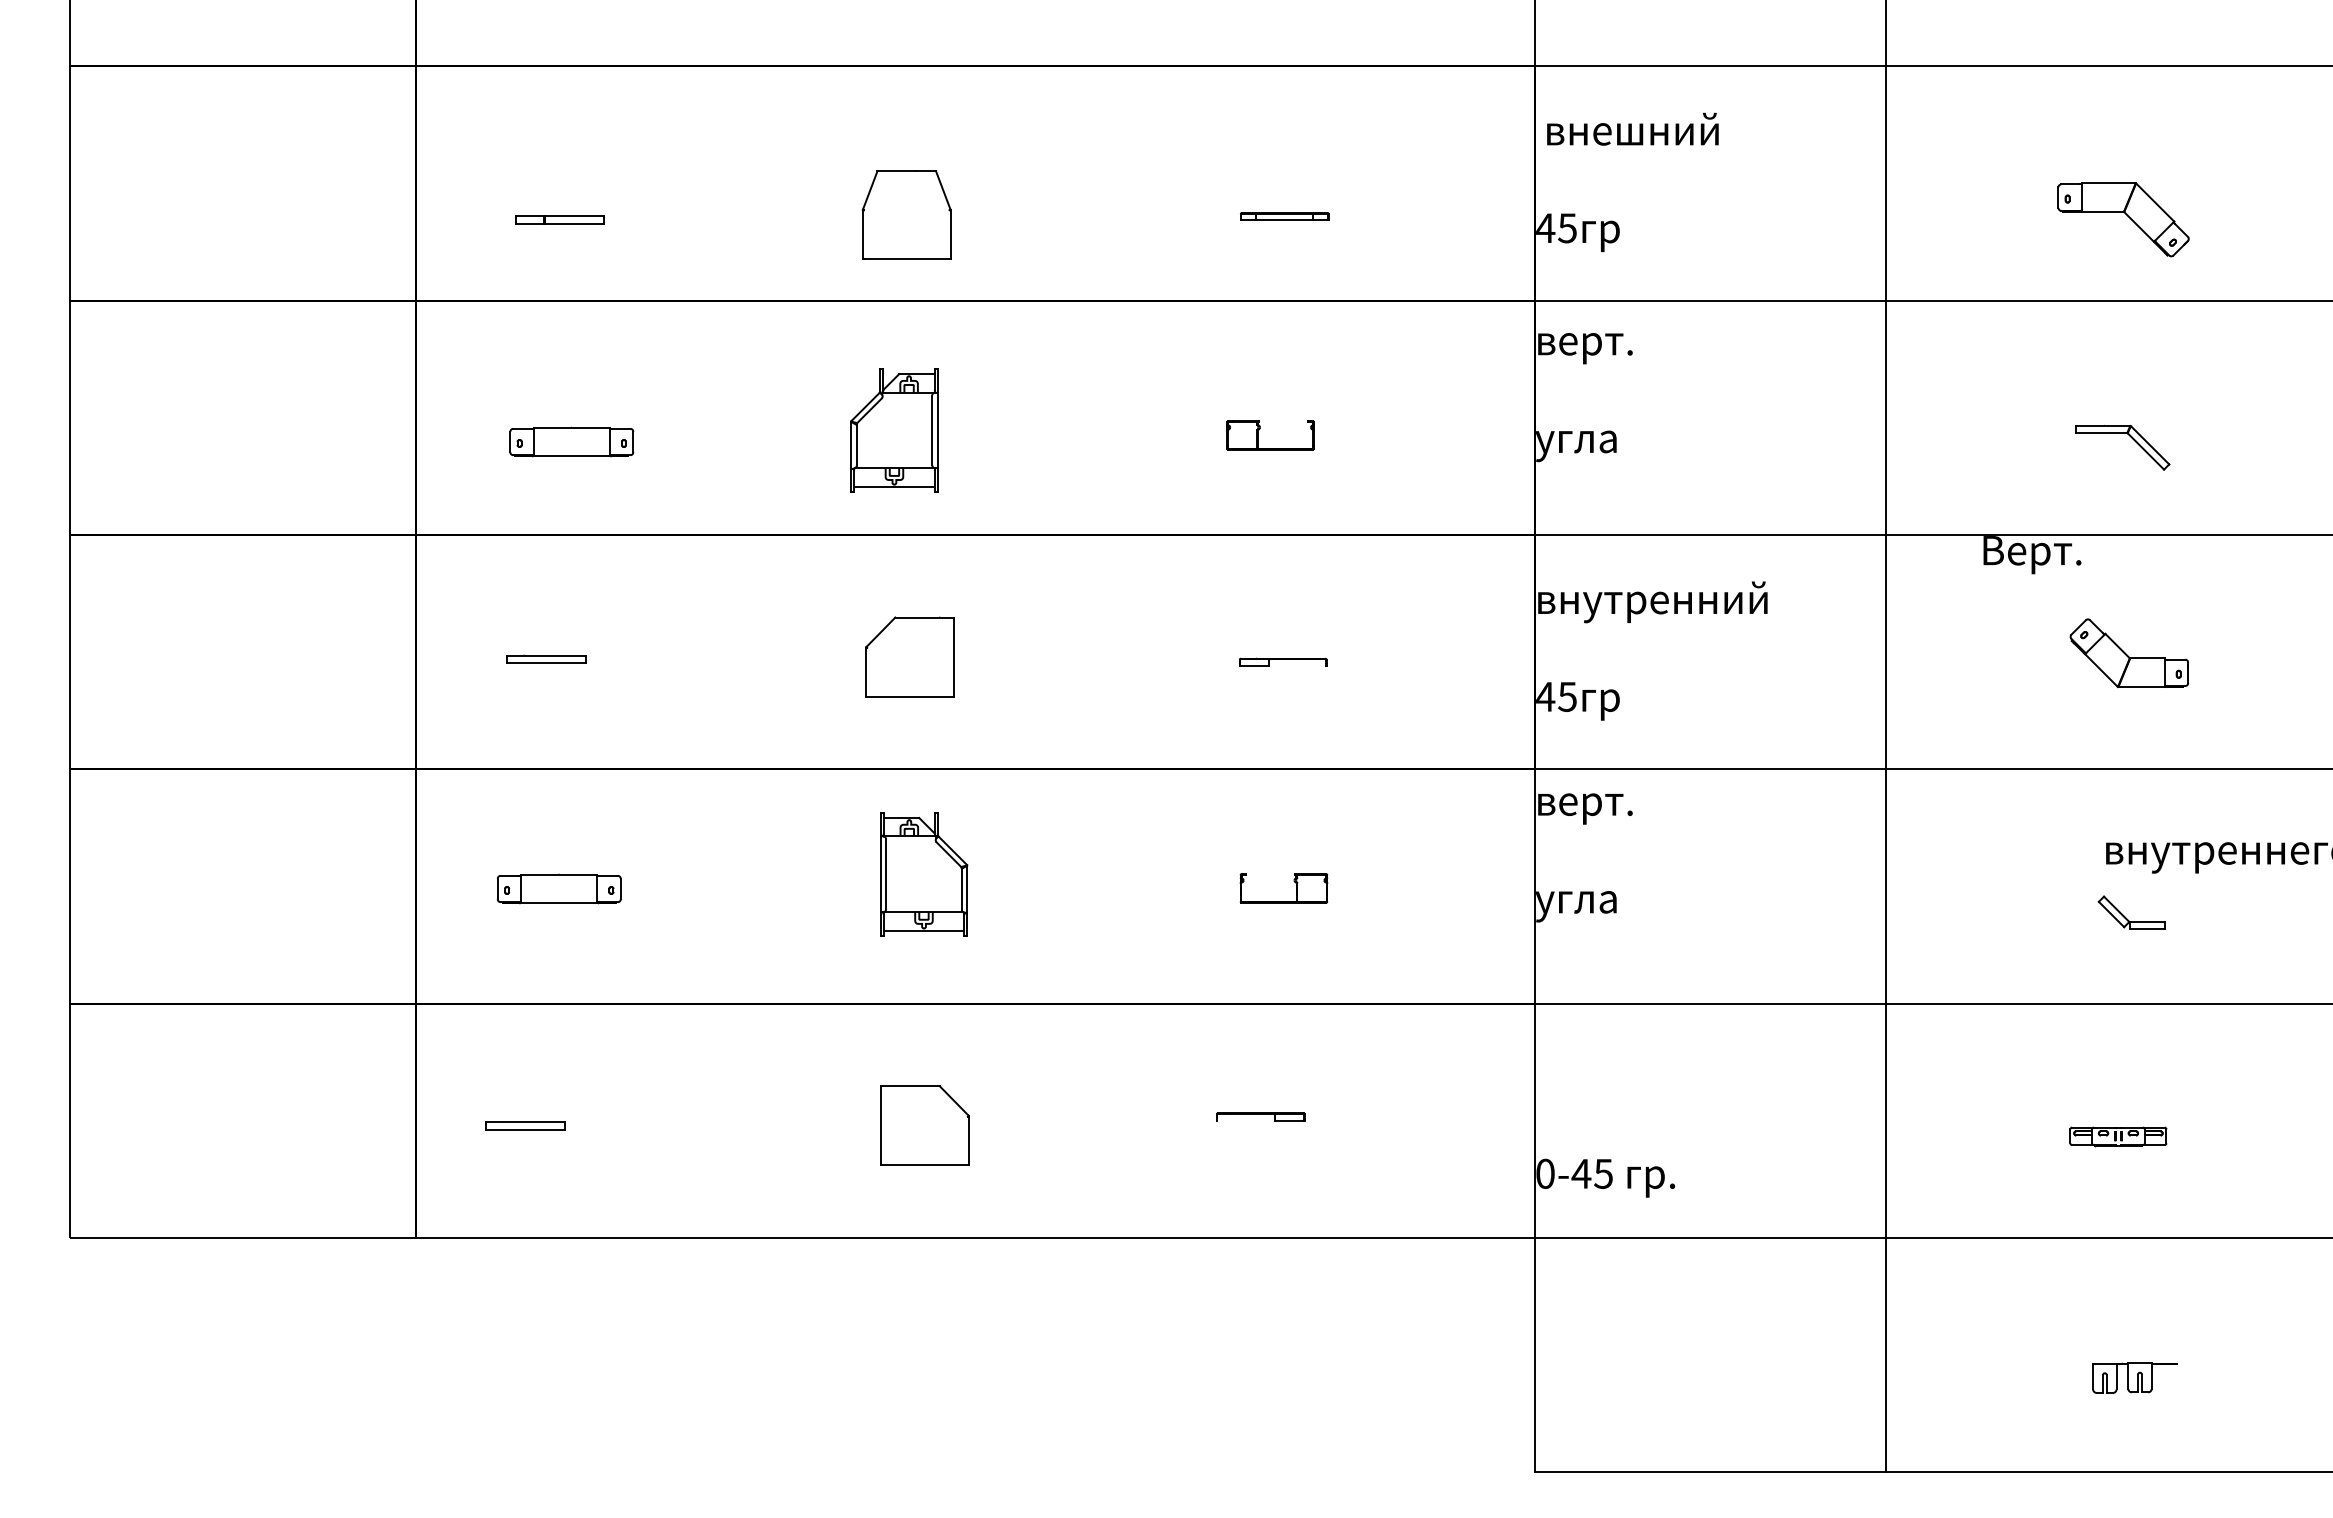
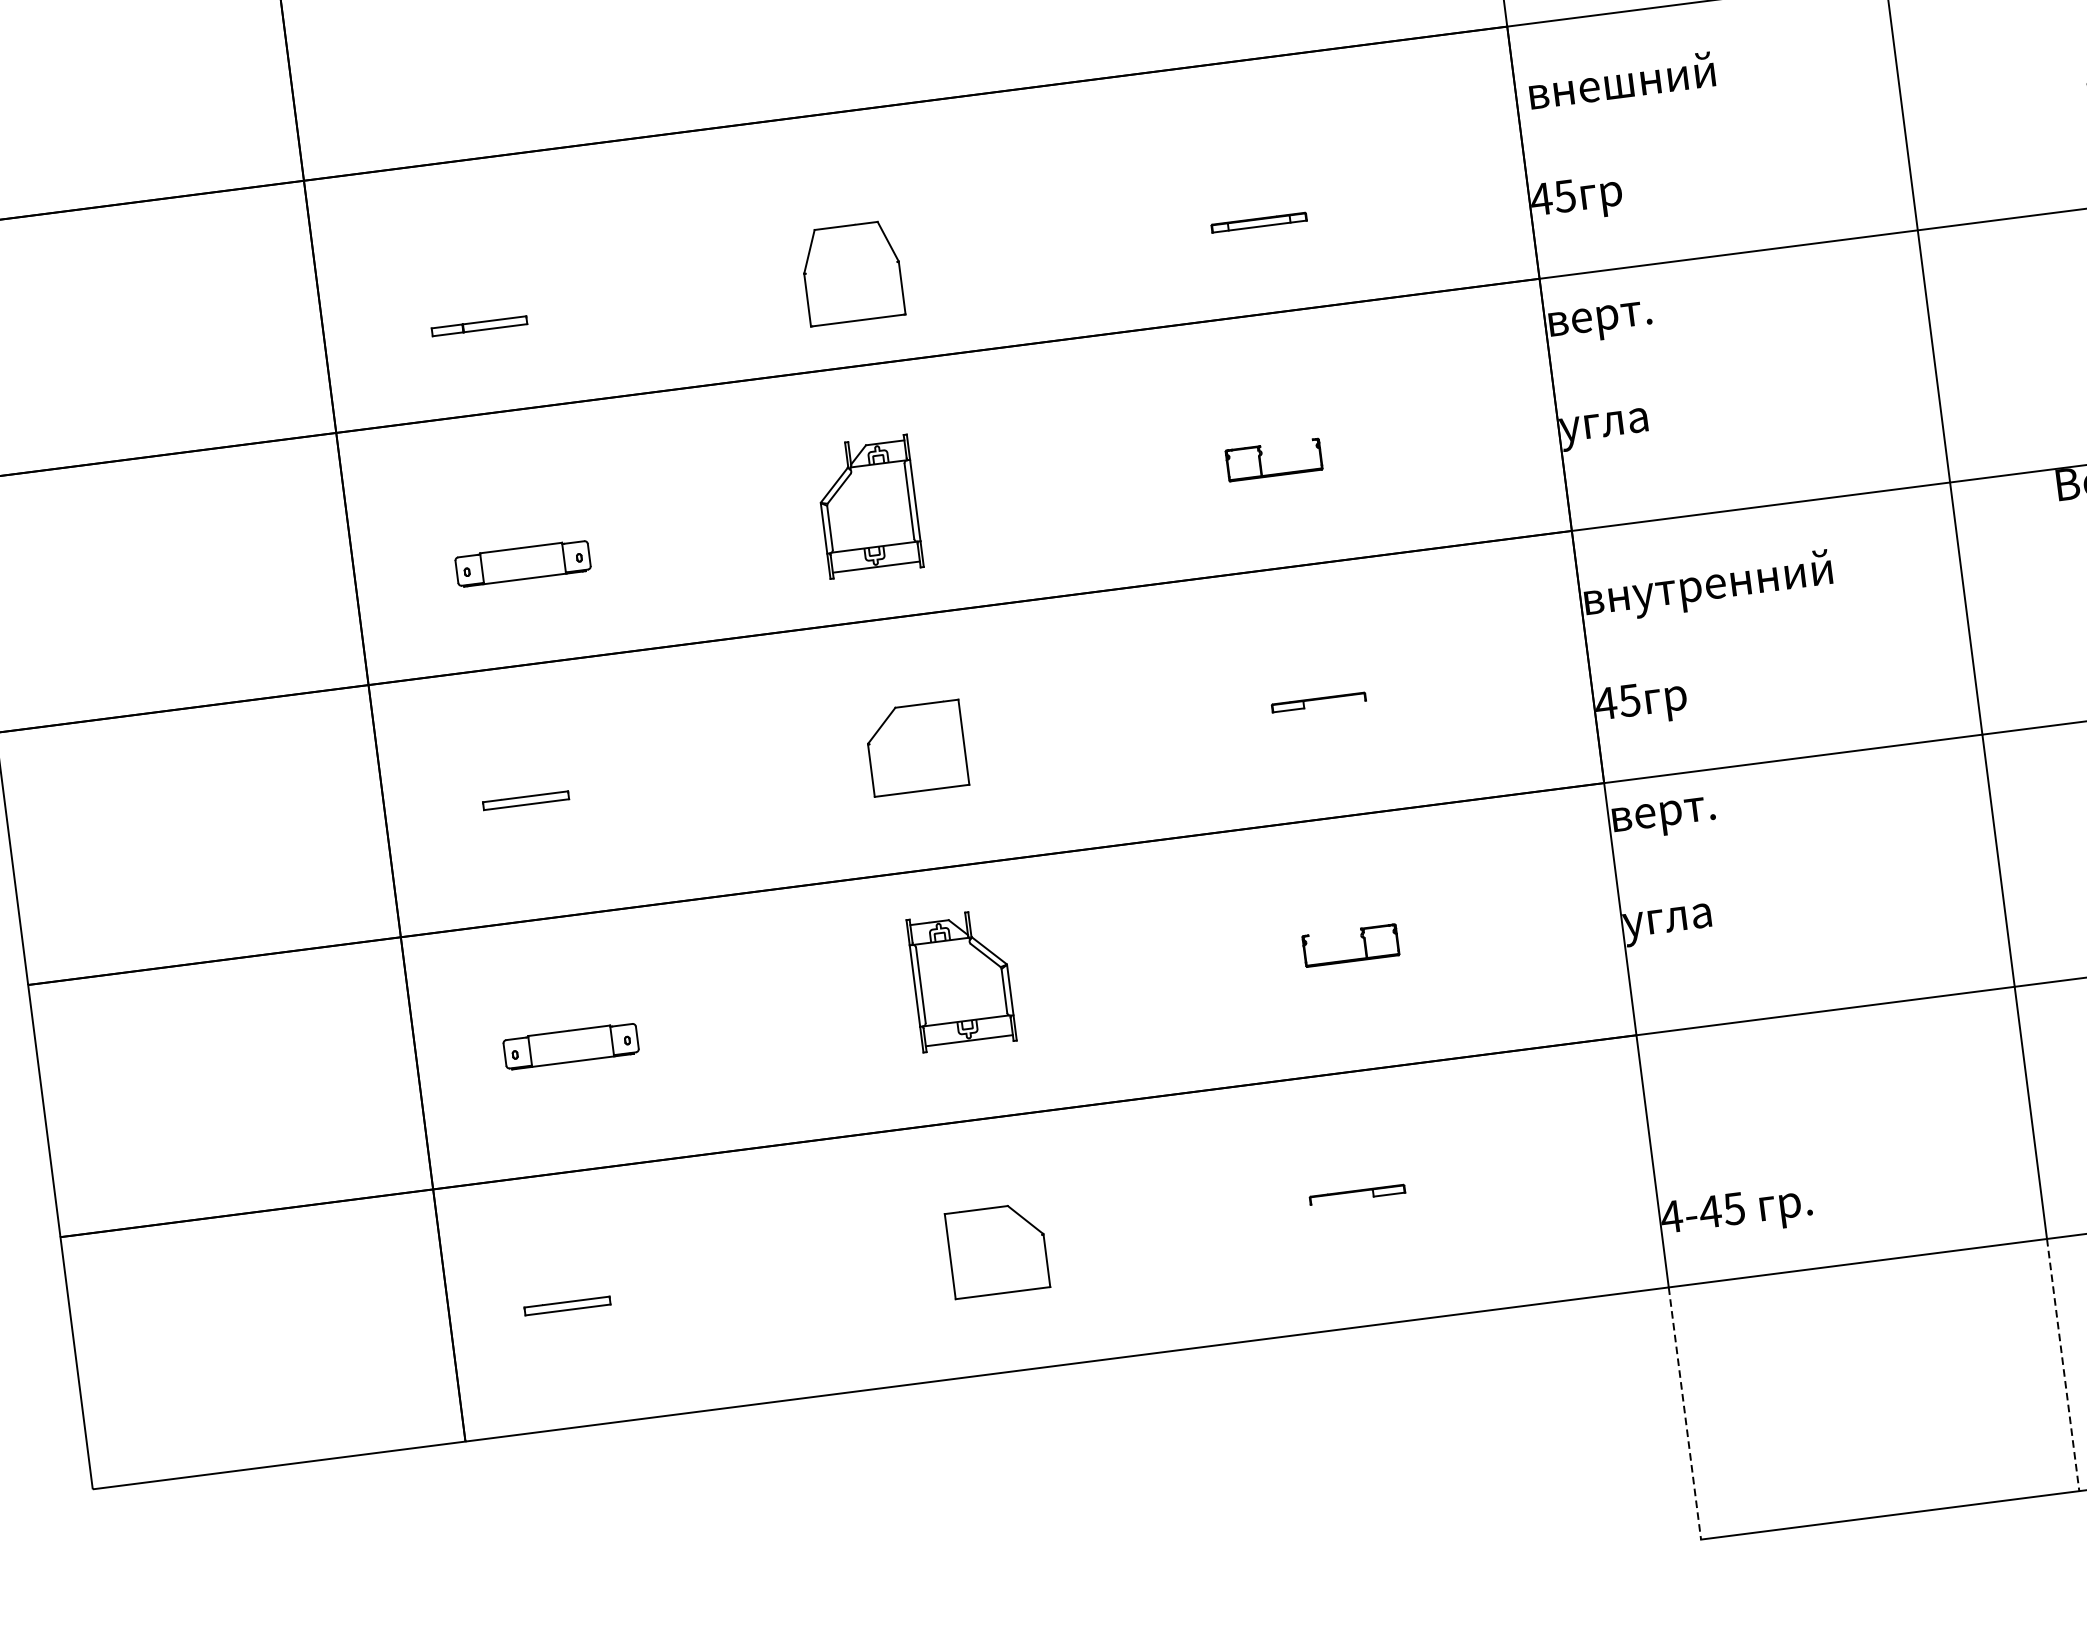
text: (1545, 1173) -> (1671, 1216), 0-45 -> 4-45
line: (1534, 1355) -> (1684, 1413), solid -> dashed
line: (1886, 1355) -> (2063, 1365), solid -> dashed

